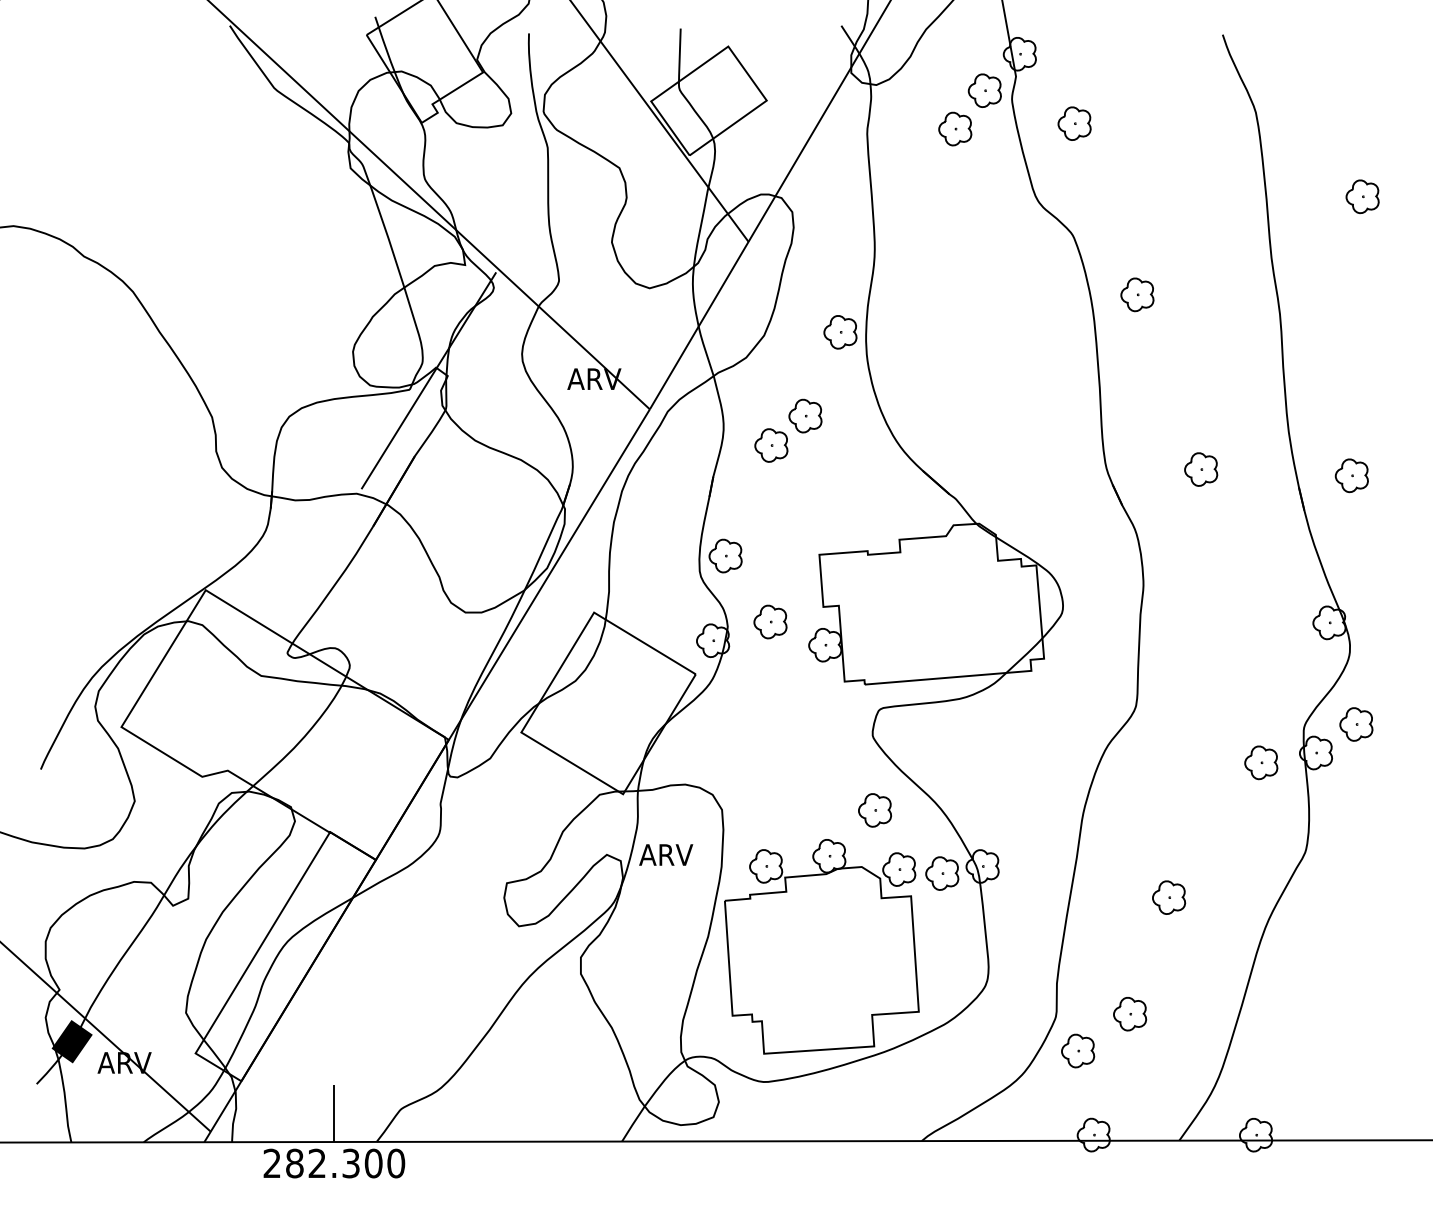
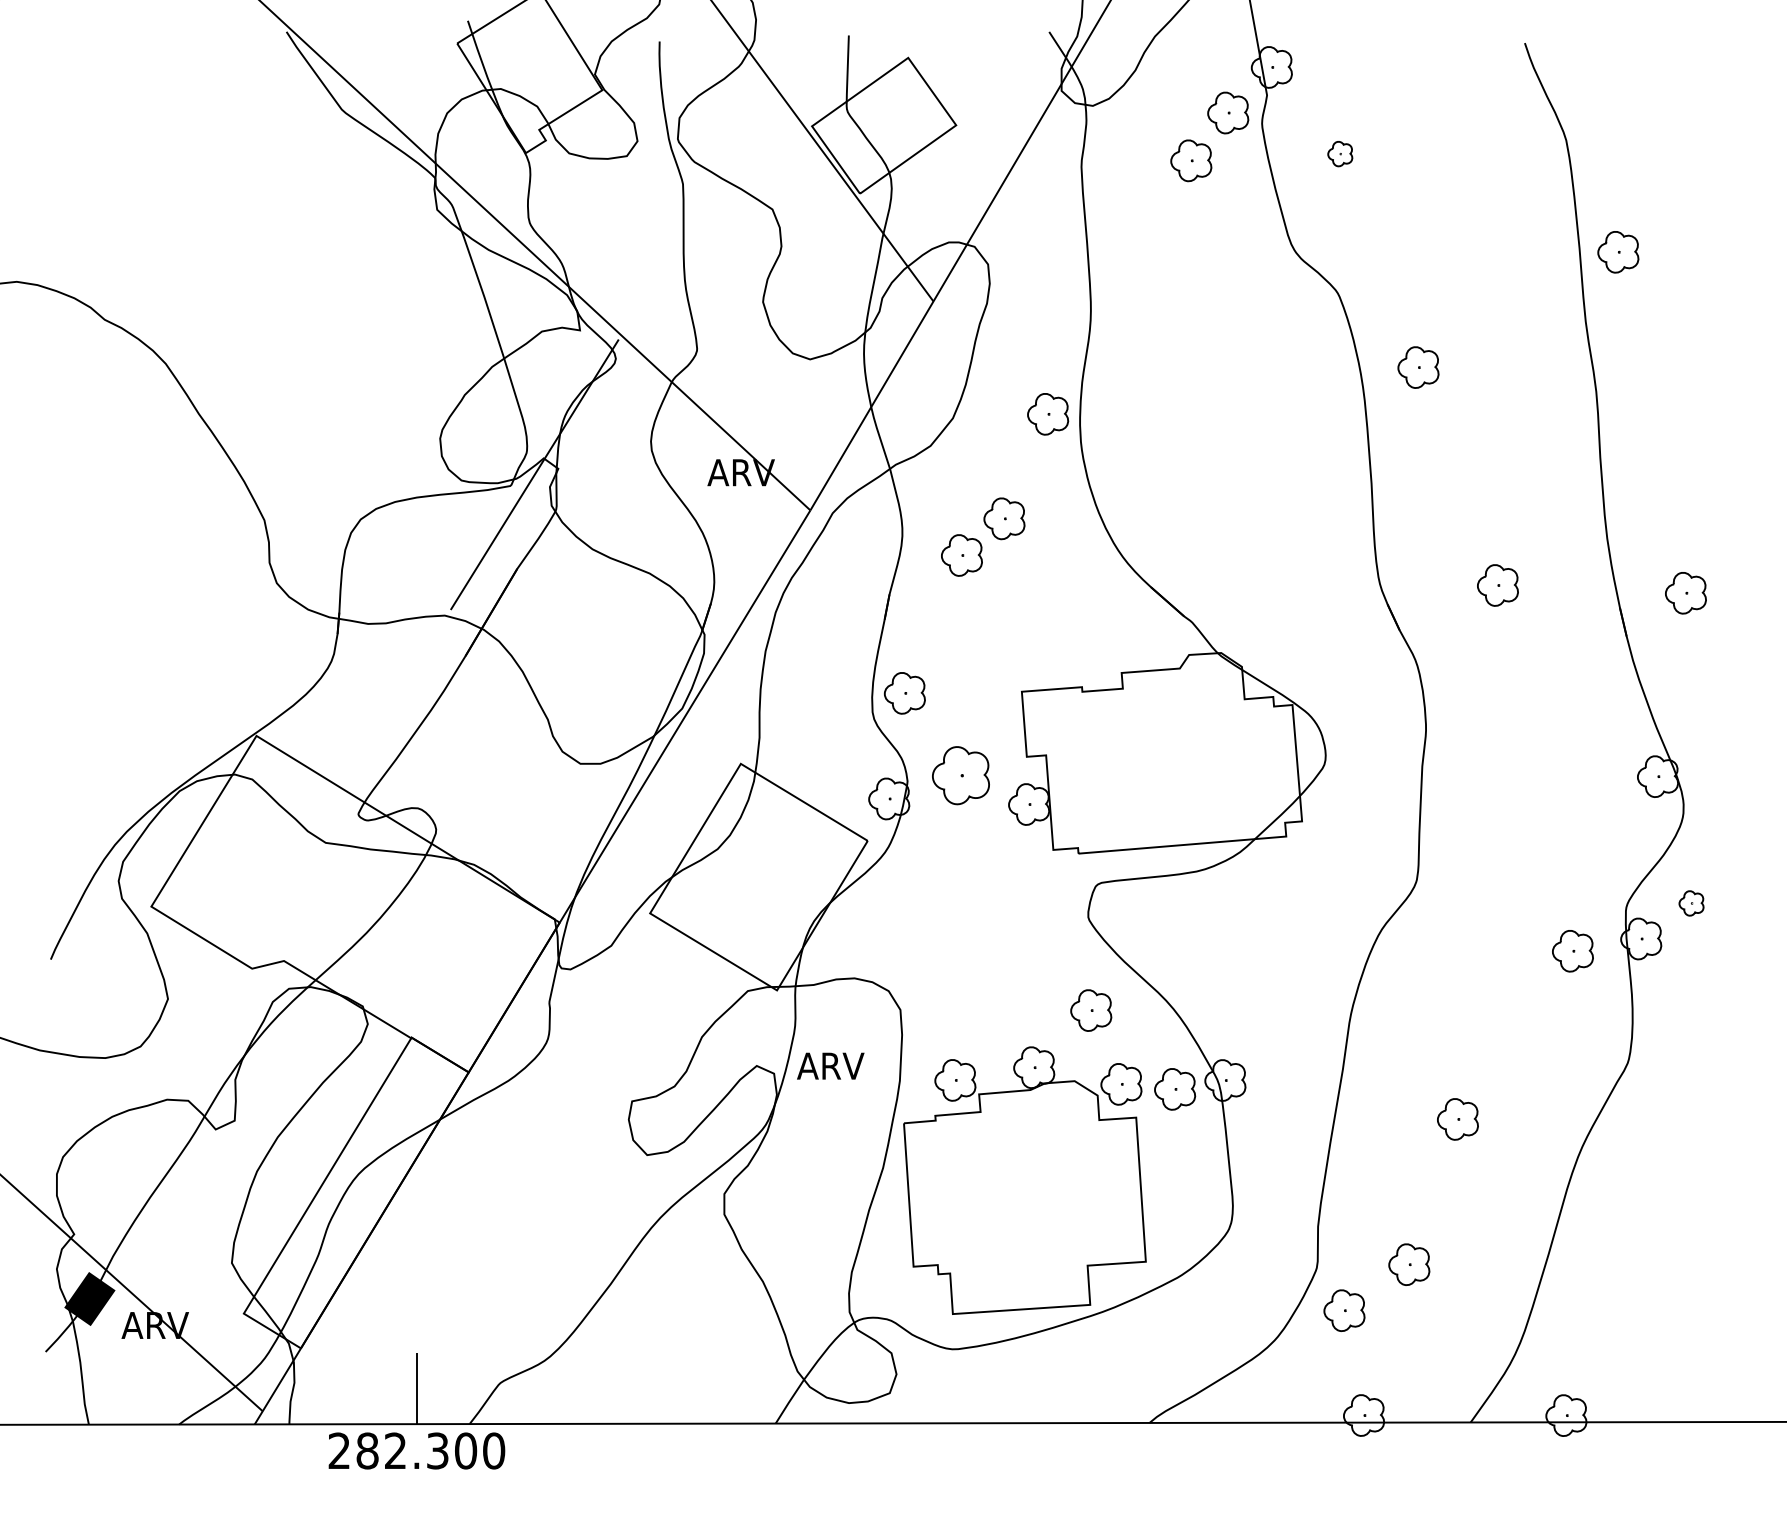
part: (1074, 123) -> (1340, 153), size x0.6
part: (1362, 196) -> (1618, 252), moved
part: (770, 621) -> (960, 775), size x1.4
part: (1356, 724) -> (1691, 903), size x0.6

